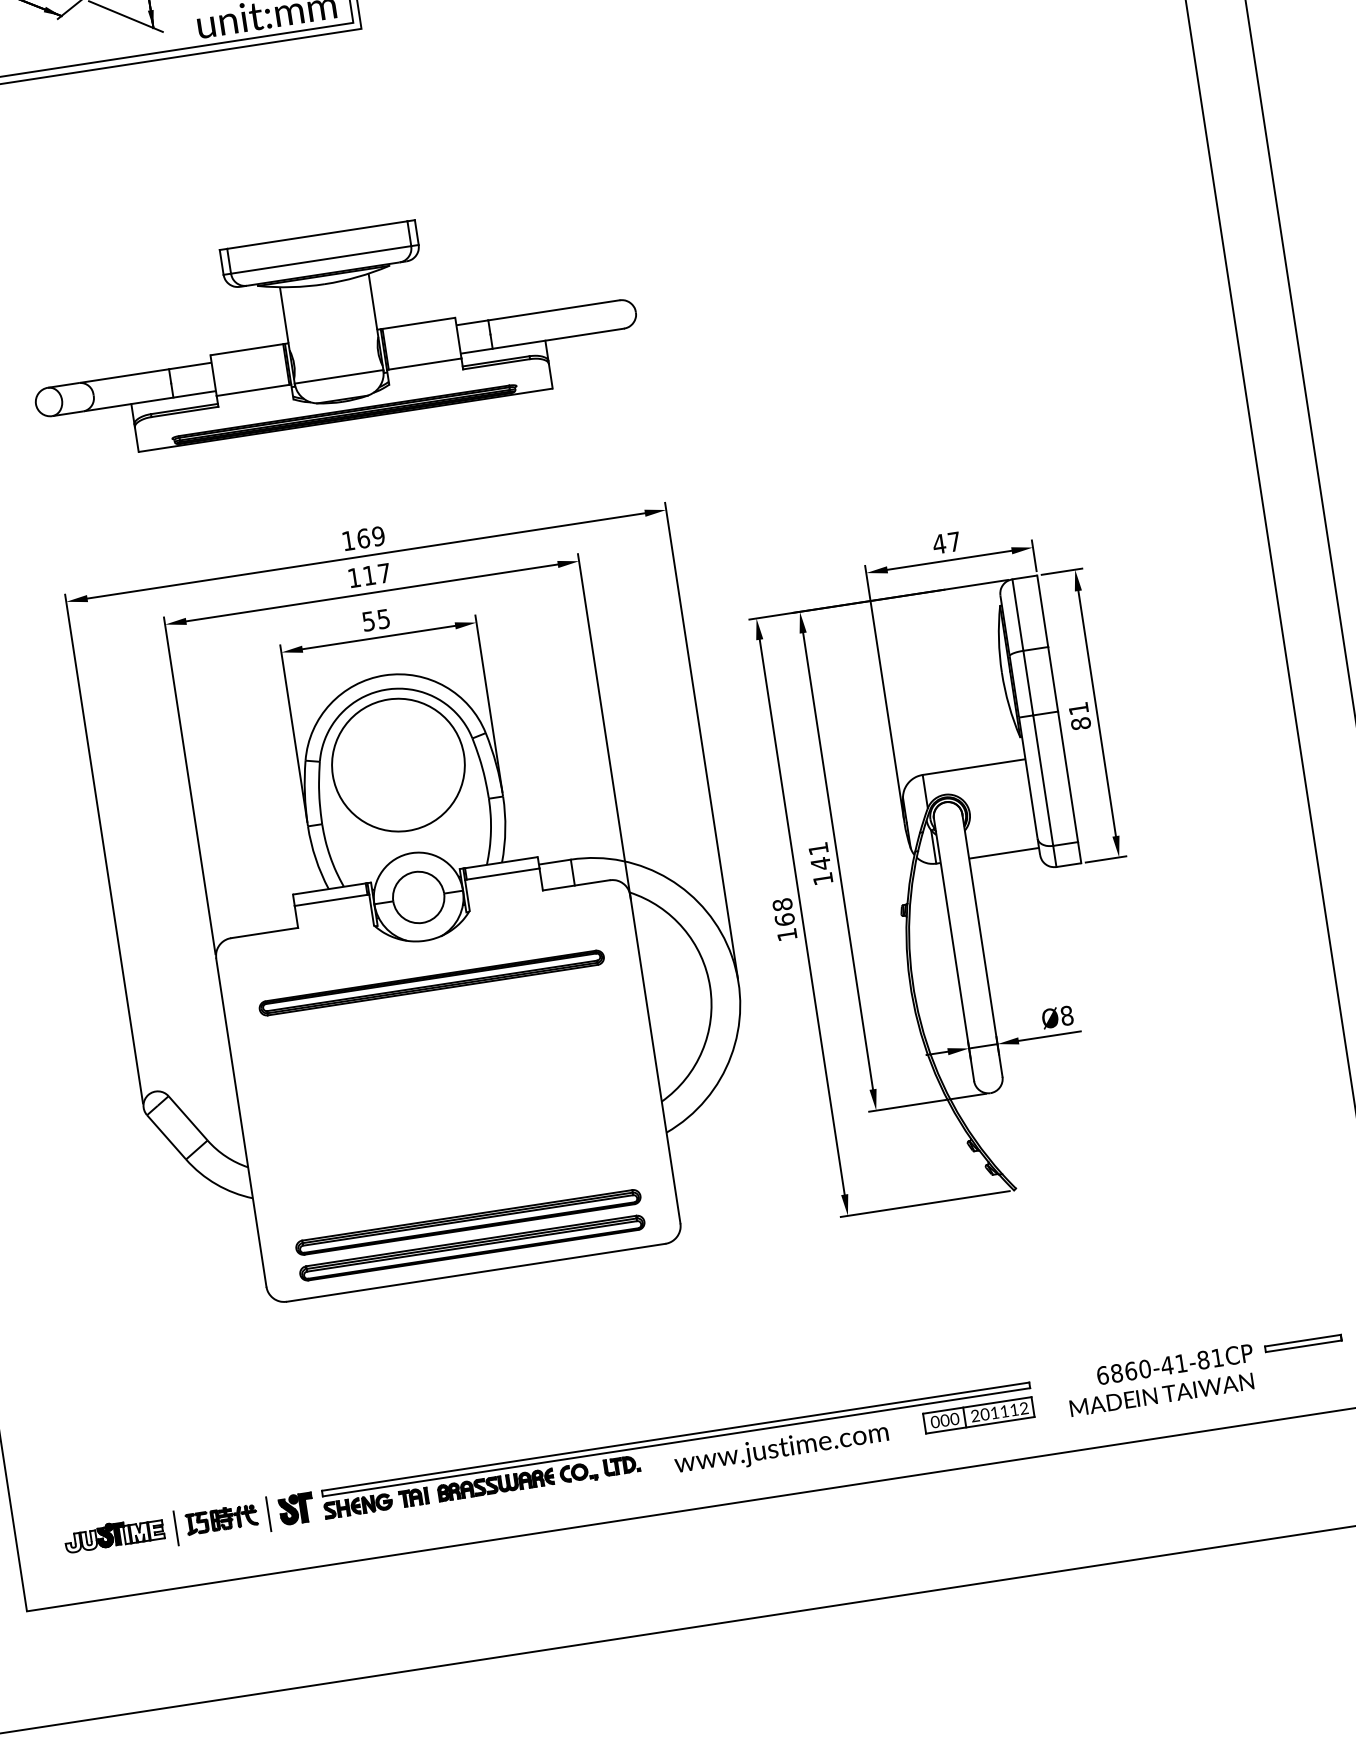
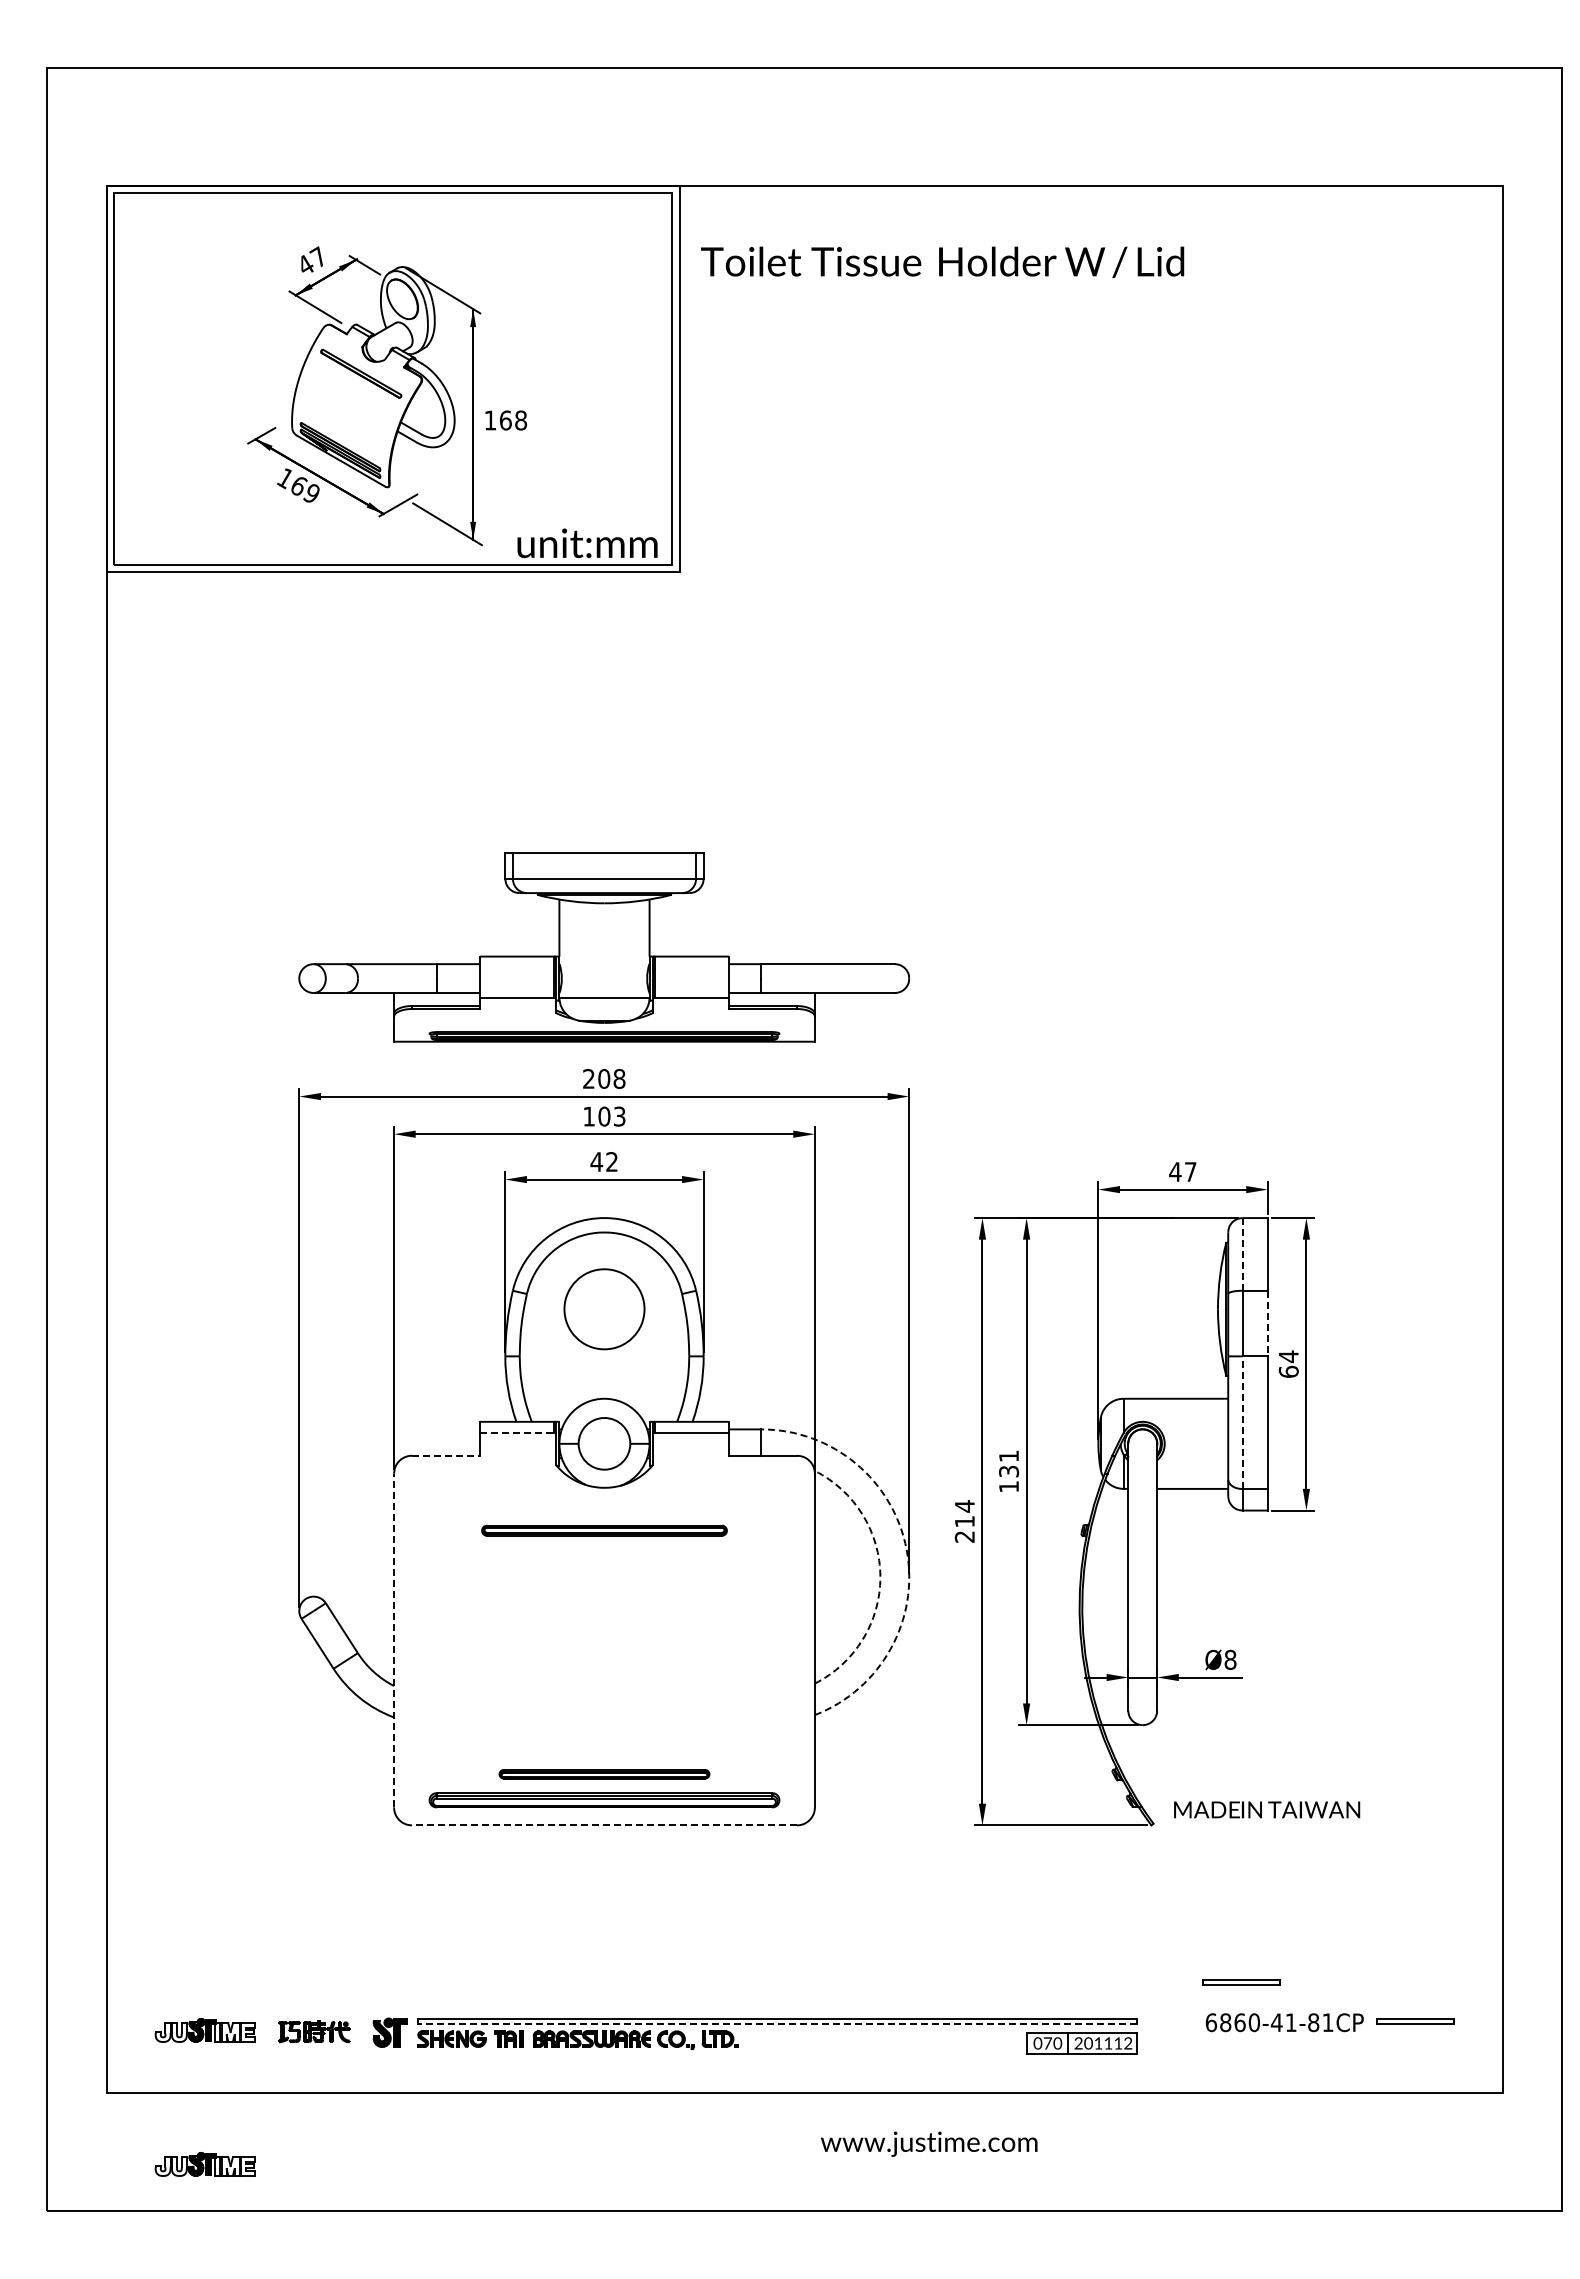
part: (330, 327) -> (603, 947), moved
text: (363, 538) -> (604, 1078), 169 -> 208
text: (376, 574) -> (611, 1116), 117 -> 103
line: (1017, 614) -> (1242, 1253), solid -> dashed
text: (375, 620) -> (603, 1162), 55 -> 42
line: (1052, 679) -> (1267, 1323), solid -> dashed
text: (1079, 715) -> (1288, 1363), 81 -> 64
circle: (398, 765) -> (604, 1309), size x0.6
line: (1043, 780) -> (1242, 1422), solid -> dashed
text: (821, 863) -> (1009, 1471), 141 -> 131
line: (331, 900) -> (517, 1433), solid -> dashed
text: (784, 919) -> (964, 1521), 168 -> 214
line: (265, 932) -> (446, 1455), solid -> dashed
arc: (731, 956) -> (906, 1550), solid -> dashed
part: (431, 982) -> (604, 1530), size x0.7
arc: (710, 987) -> (880, 1577), solid -> dashed
line: (241, 1122) -> (394, 1640), solid -> dashed
part: (468, 1222) -> (604, 1774), size x0.6
line: (476, 1272) -> (604, 1825), solid -> dashed
part: (1126, 1331) -> (1241, 1982), added
text: (1162, 1394) -> (1267, 1809), moved
text: (944, 1420) -> (1047, 2043), 000 -> 070
line: (676, 1442) -> (777, 2024), solid -> dashed
text: (781, 1448) -> (929, 2143), moved
line: (268, 1514) -> (361, 2033), removed
line: (175, 1528) -> (267, 2033), removed
part: (133, 1666) -> (204, 2164), added

